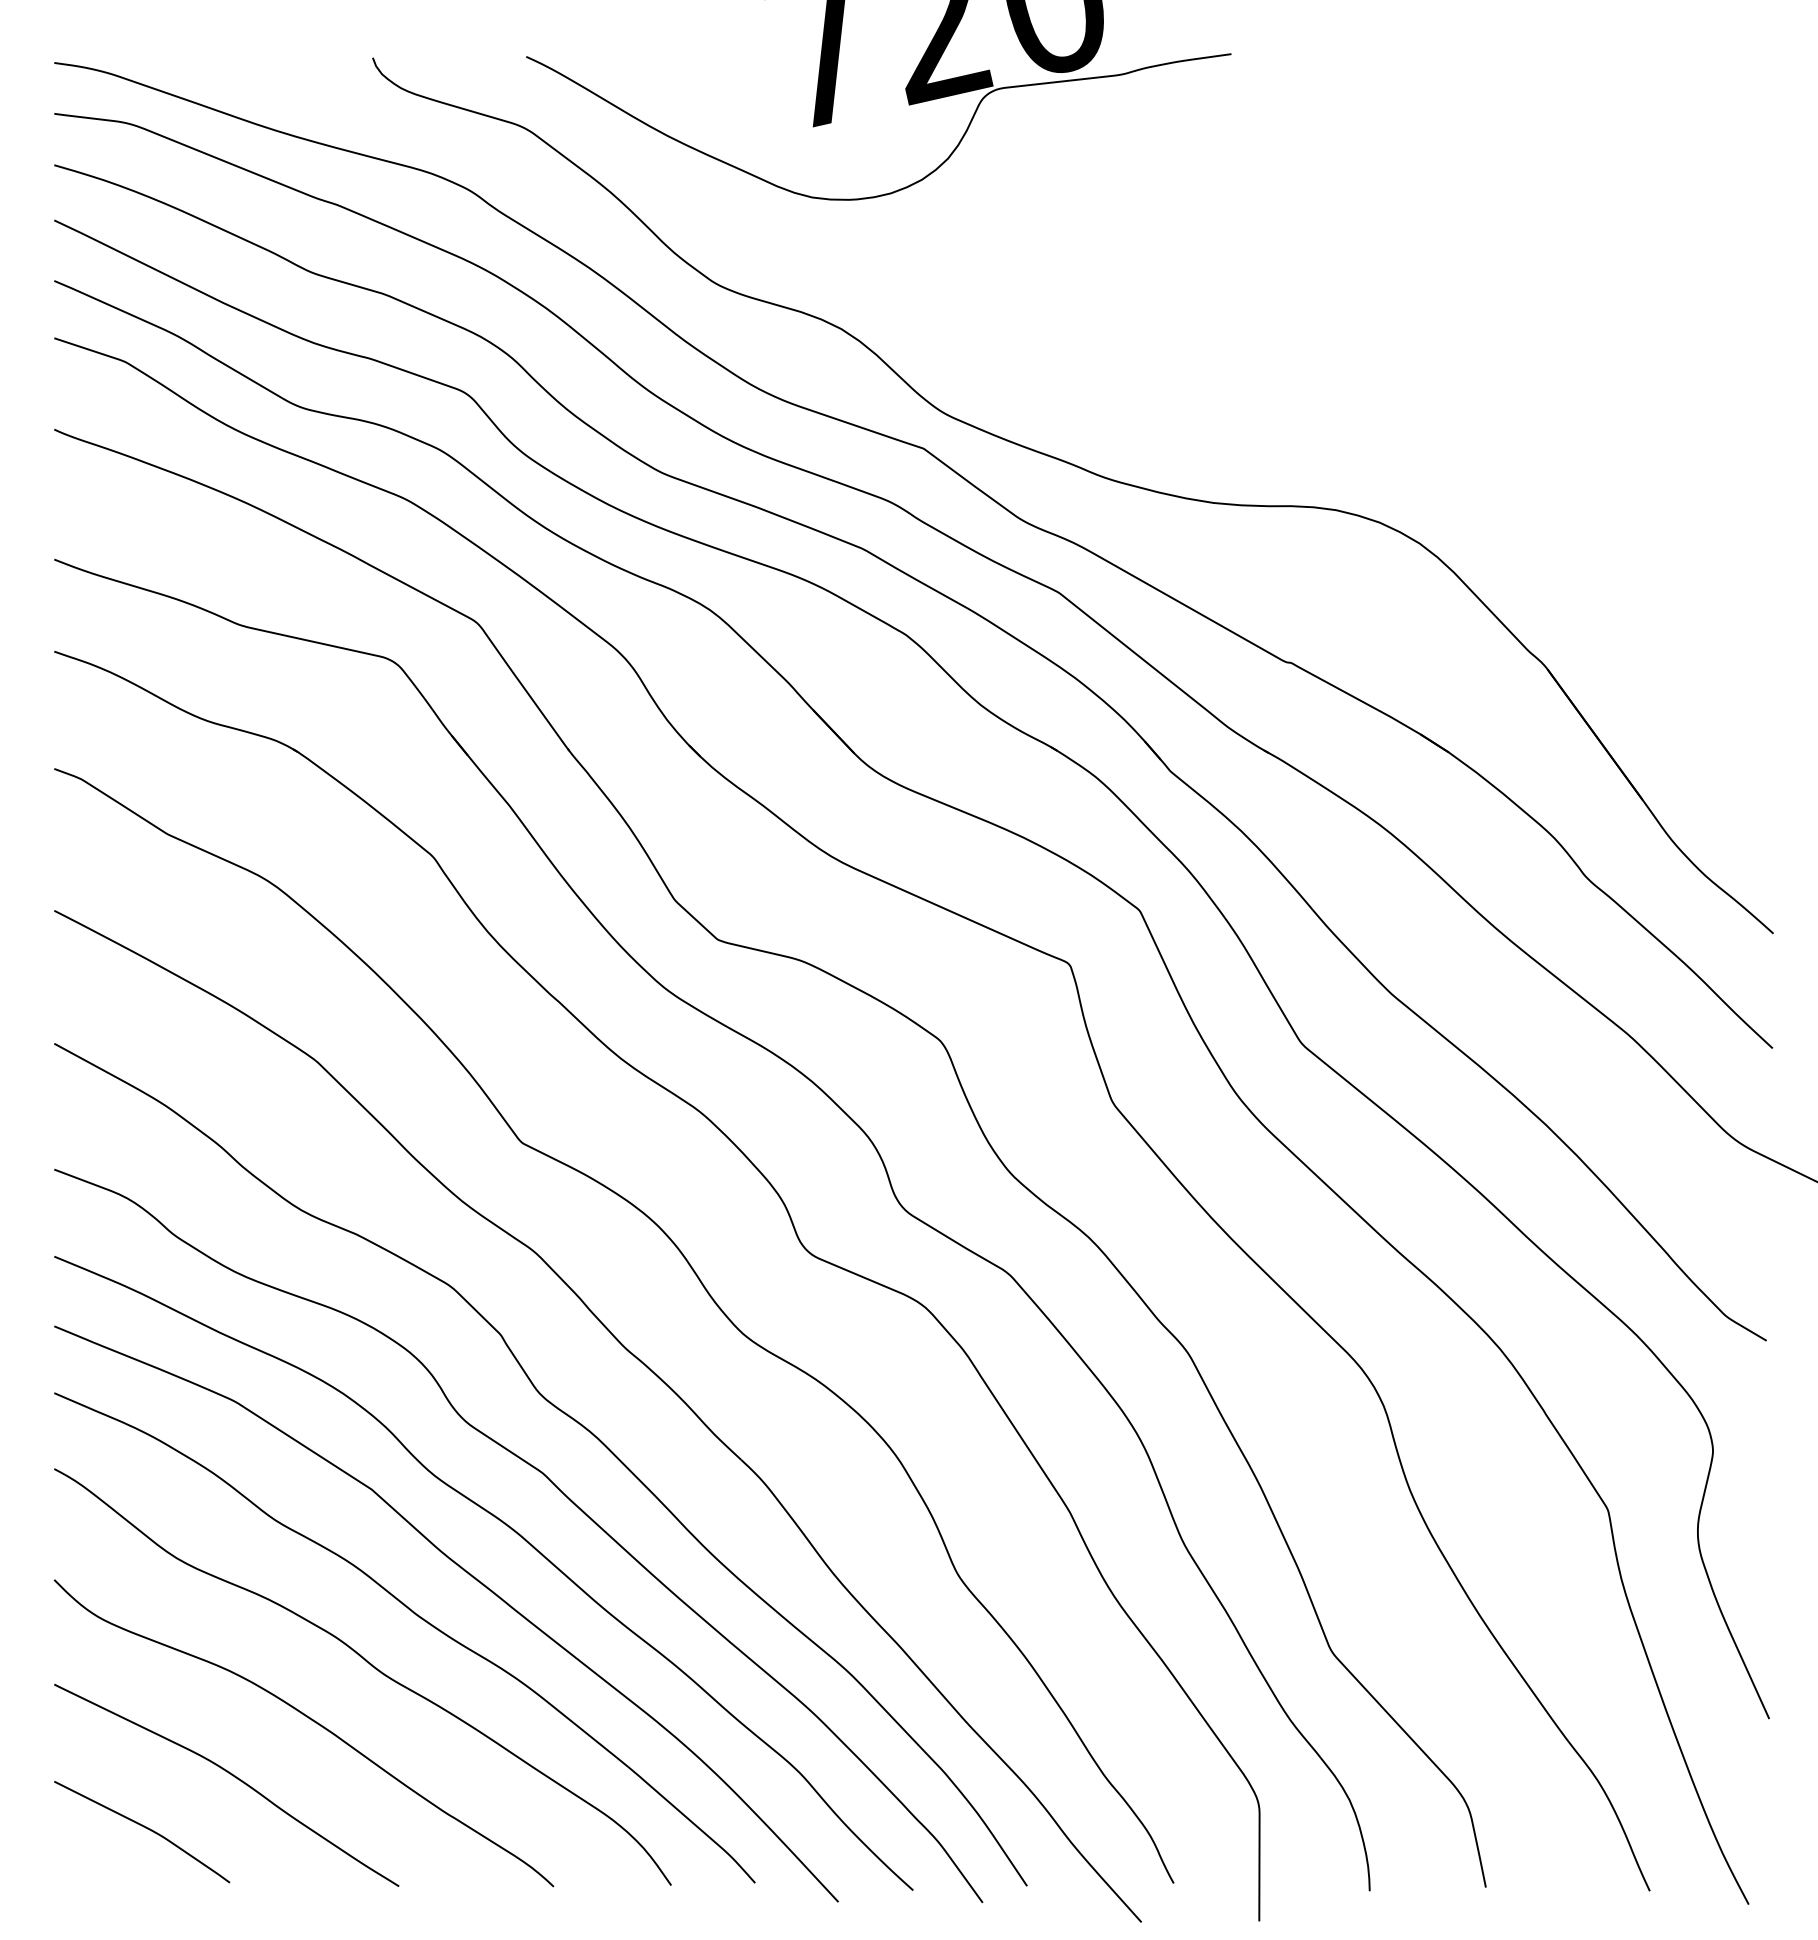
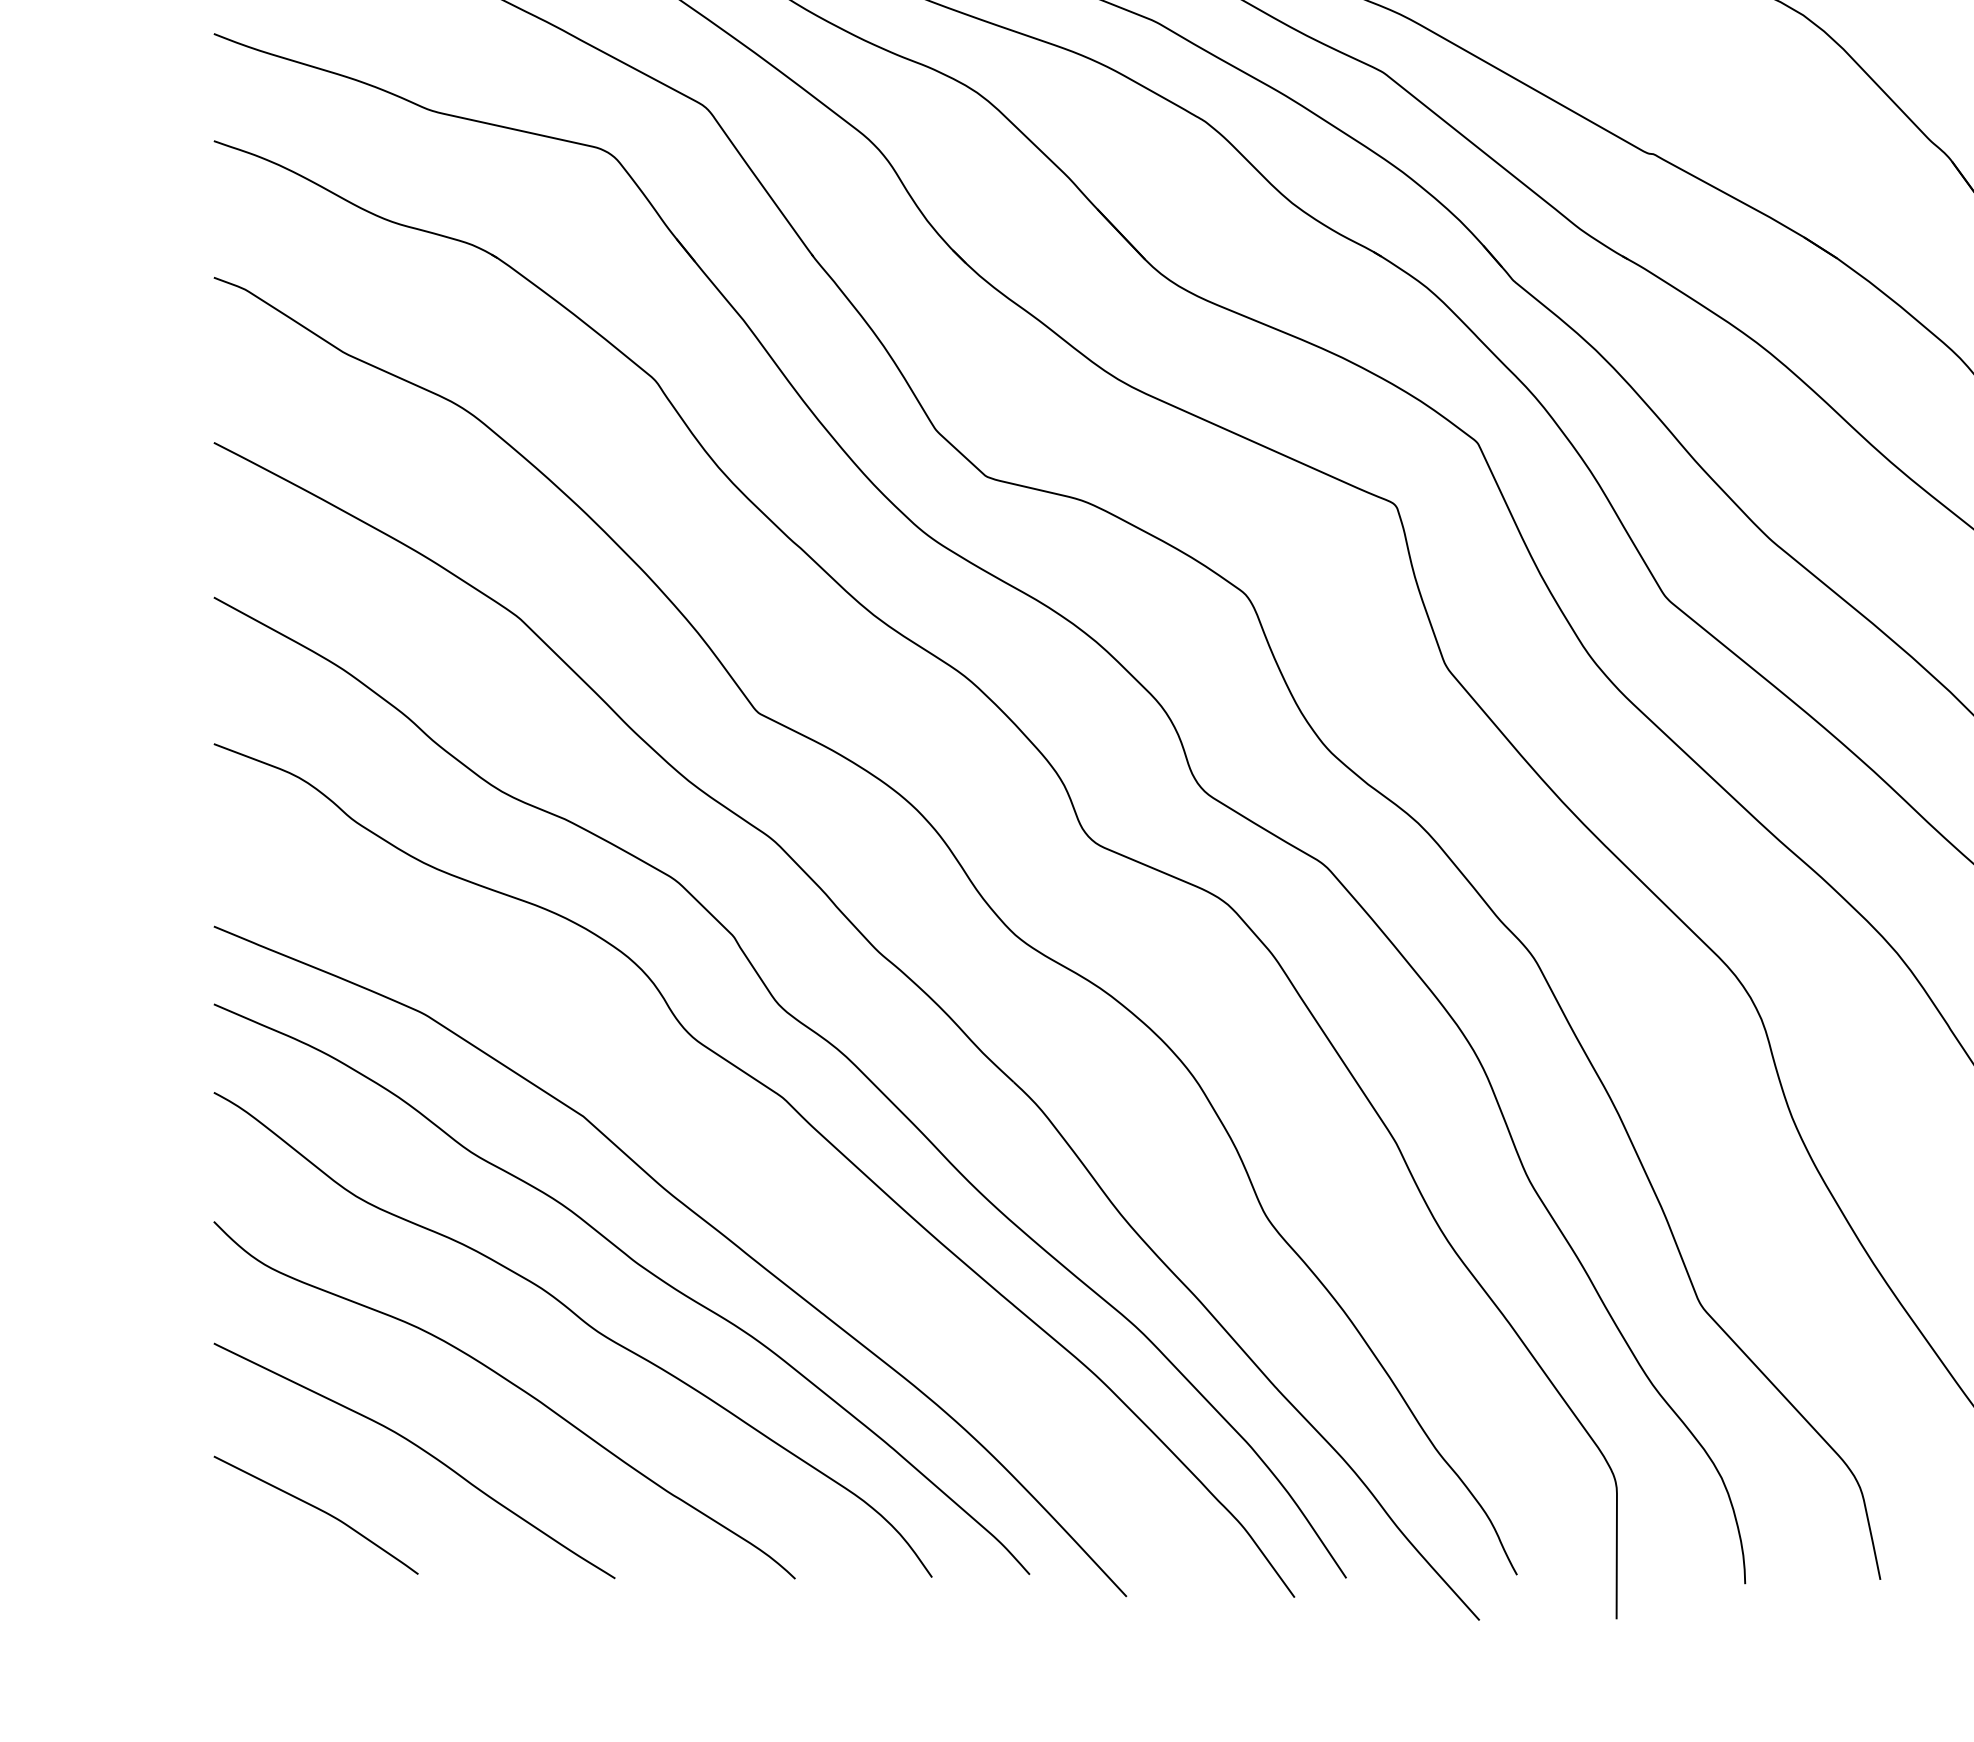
curve: (513, 1531) -> (748, 1165), removed

